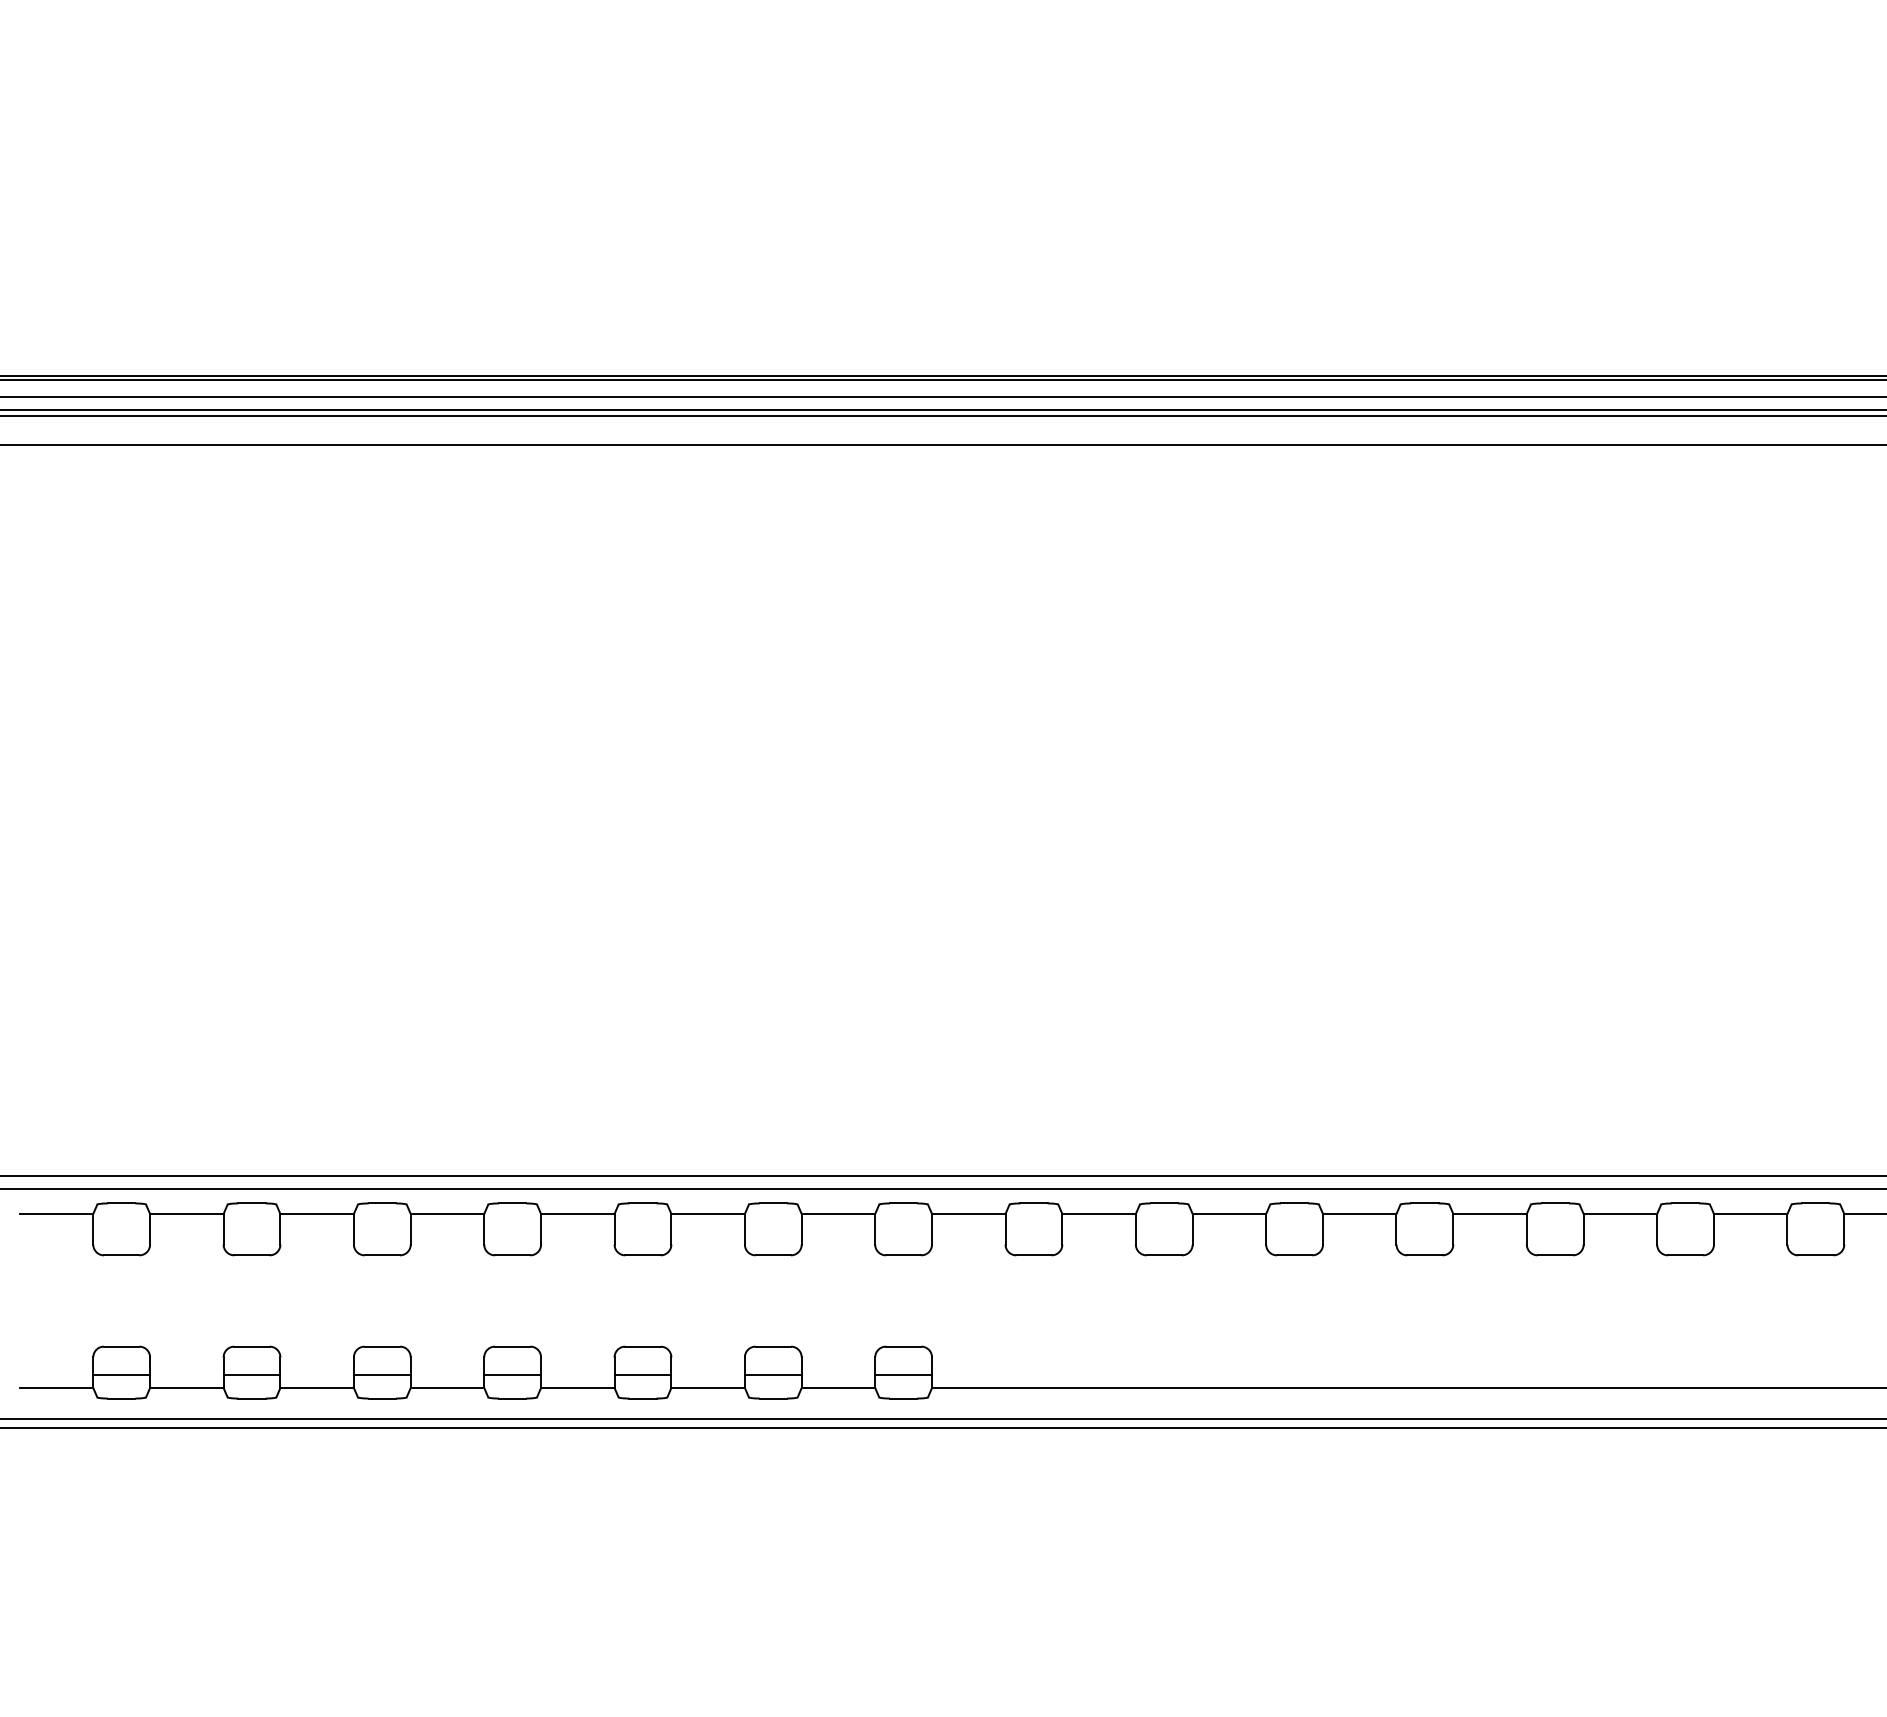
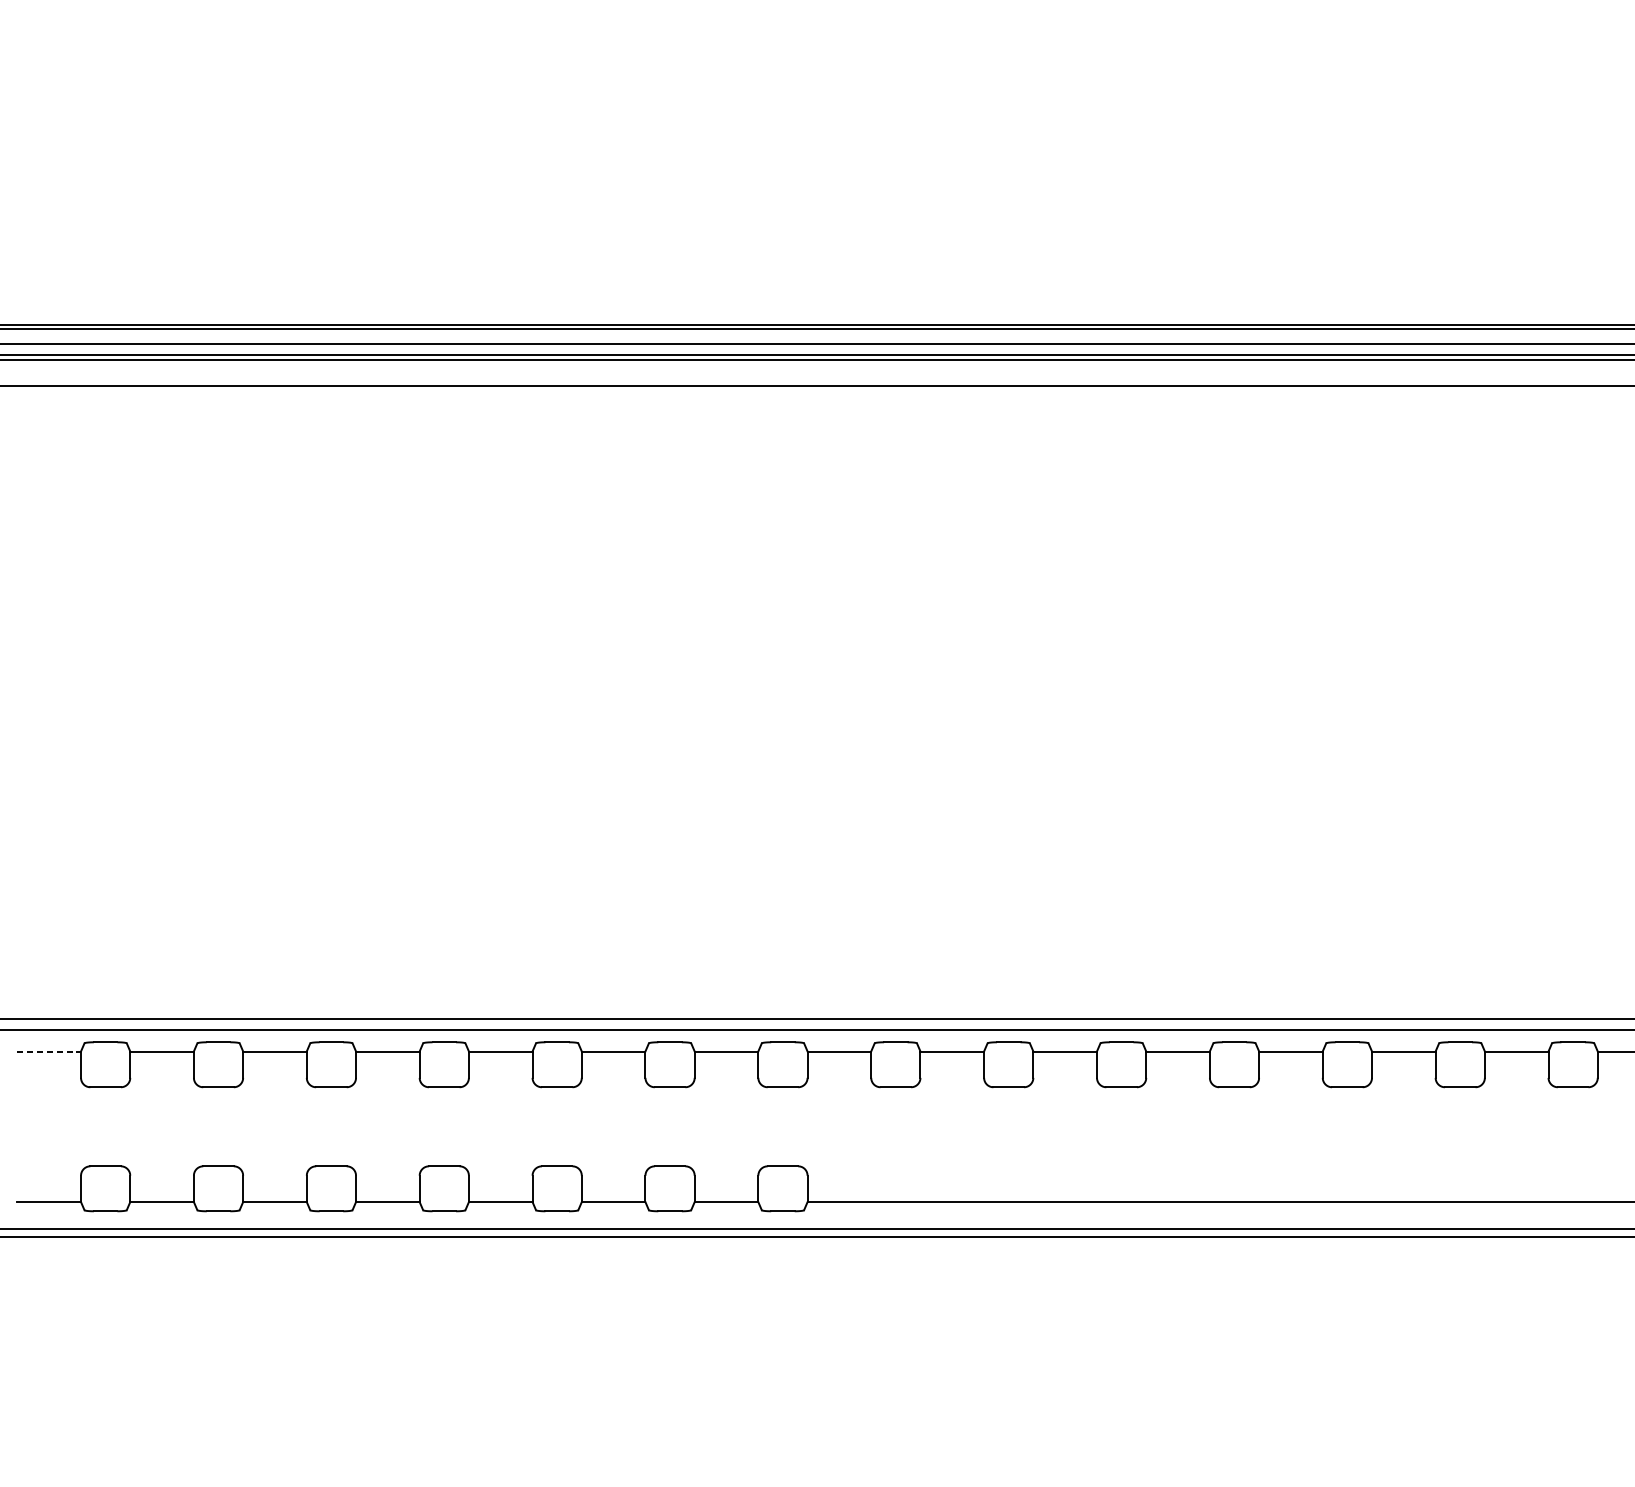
line: (56, 1214) -> (49, 1051), solid -> dashed
line: (121, 1374) -> (105, 1190), removed
line: (251, 1374) -> (218, 1190), removed
line: (381, 1374) -> (330, 1190), removed
line: (512, 1374) -> (444, 1190), removed
line: (642, 1374) -> (556, 1190), removed
line: (772, 1374) -> (669, 1190), removed
line: (903, 1374) -> (782, 1190), removed

